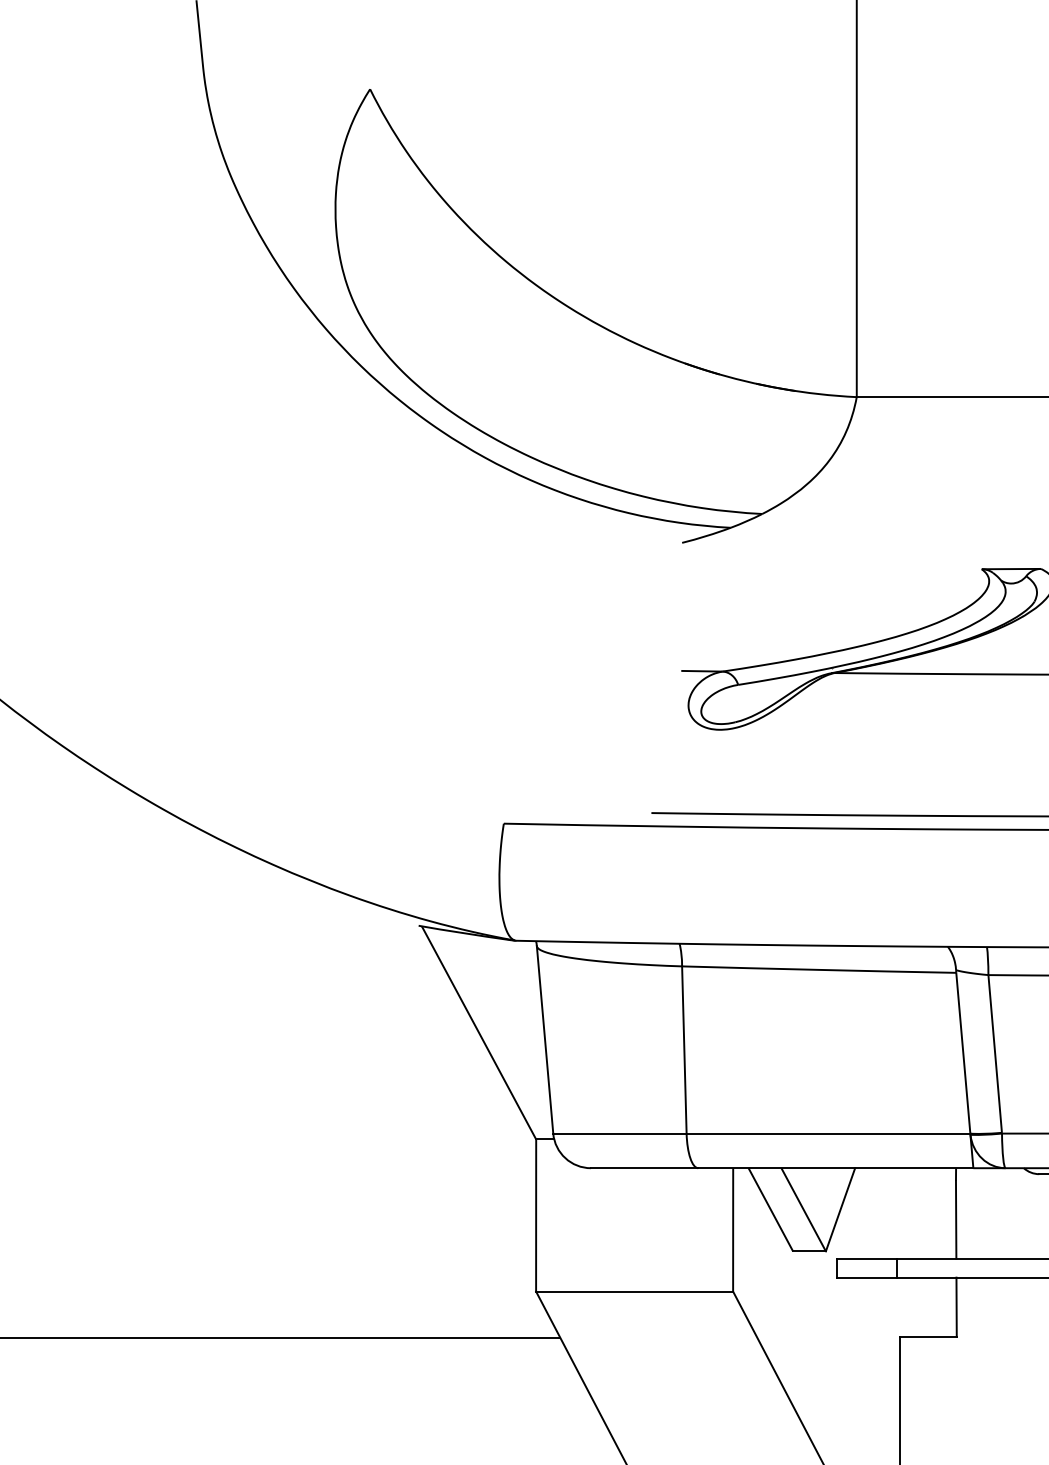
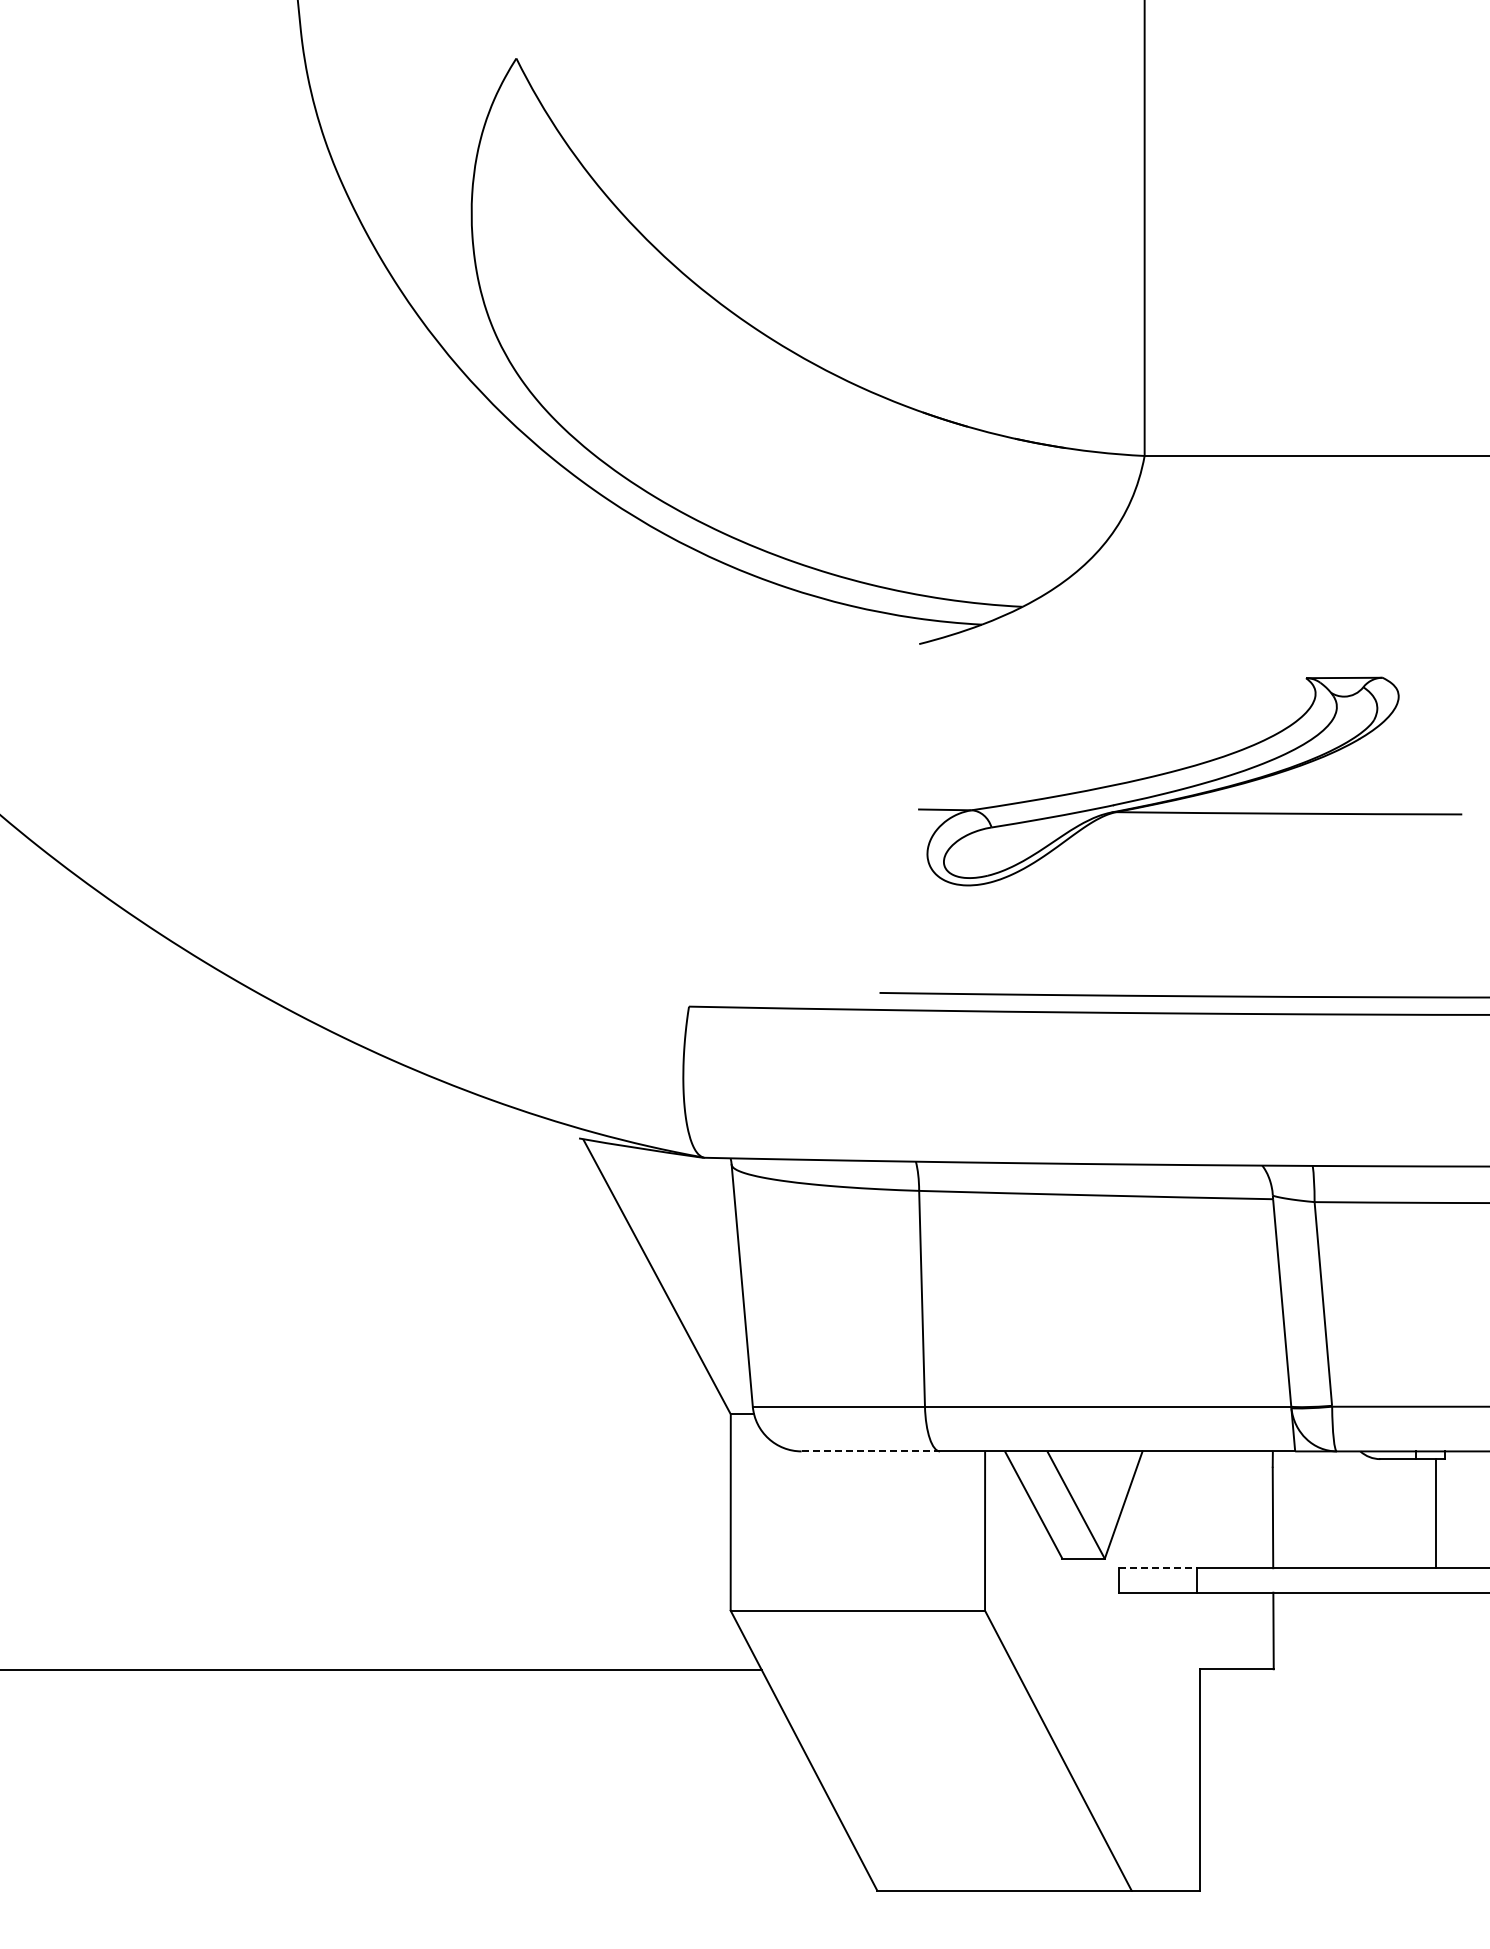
line: (645, 1168) -> (871, 1451), solid -> dashed
line: (867, 1258) -> (1158, 1568), solid -> dashed

